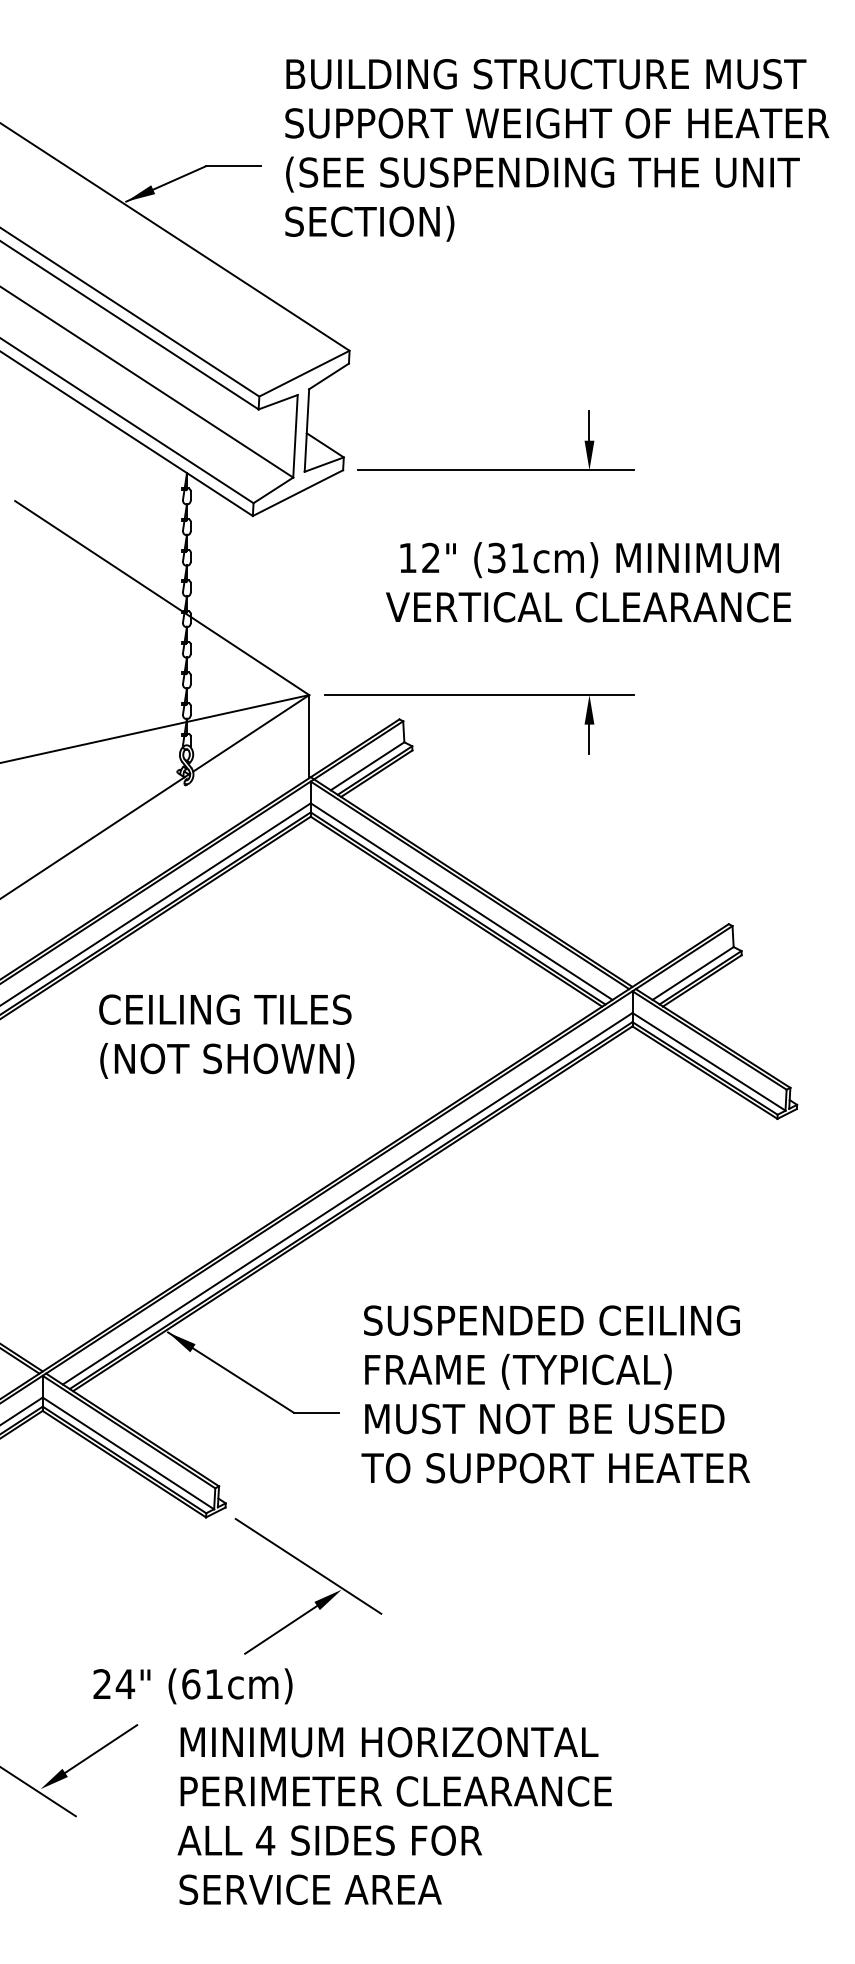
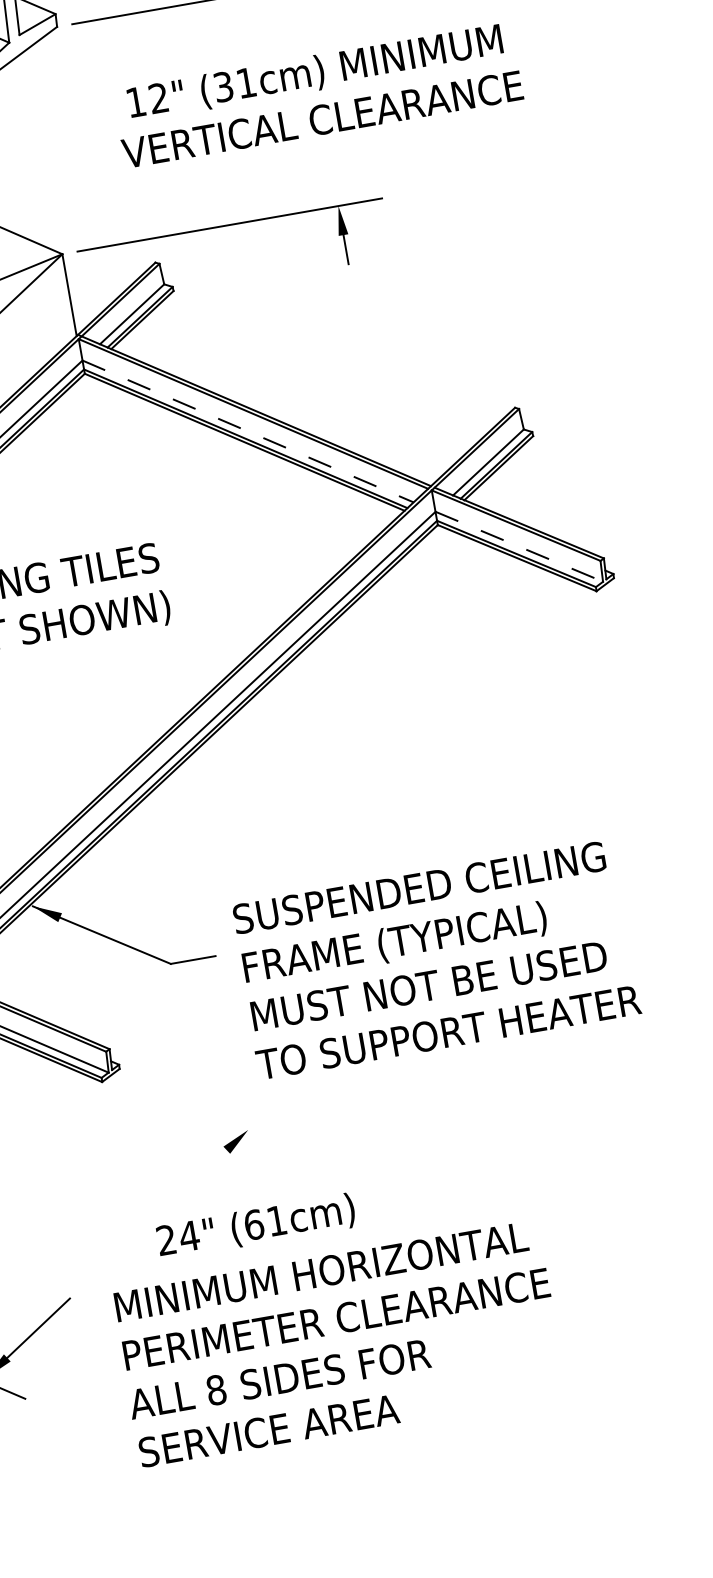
line: (462, 901) -> (248, 431), solid -> dashed
line: (709, 1061) -> (519, 546), solid -> dashed
text: (555, 1394) -> (435, 959), moved
line: (308, 1565) -> (211, 1111), removed
line: (281, 1629) -> (195, 1179), removed
text: (192, 1686) -> (255, 1226), moved
text: (265, 1840) -> (216, 1390), 4 -> 8

